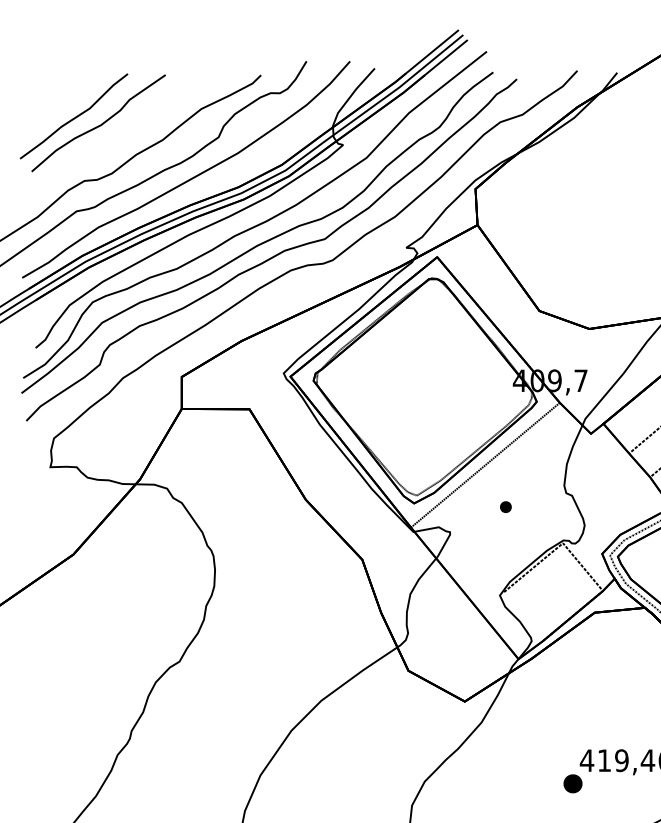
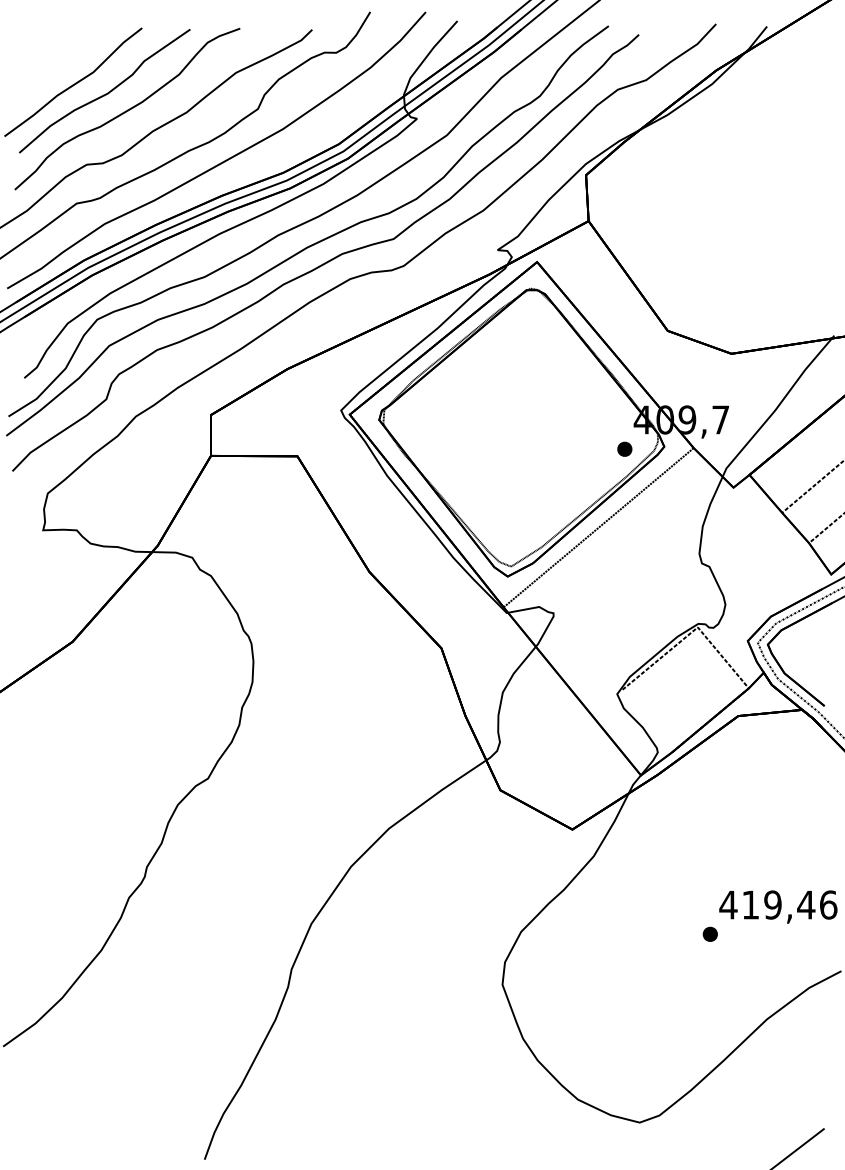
curve: (116, 137) -> (127, 109), added
part: (505, 506) -> (624, 448), moved
part: (572, 782) -> (709, 933), size x0.62

